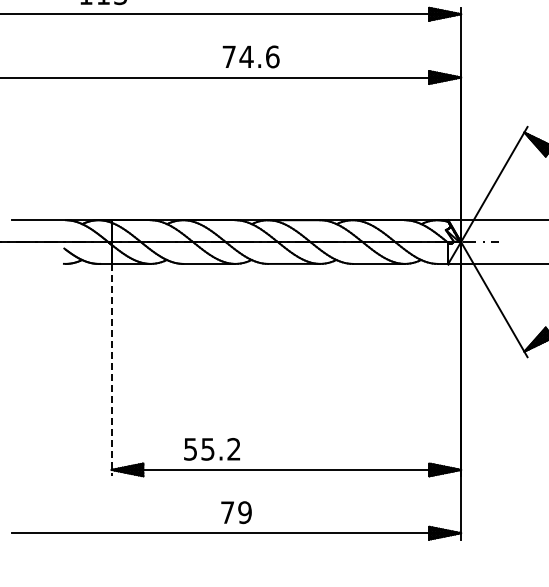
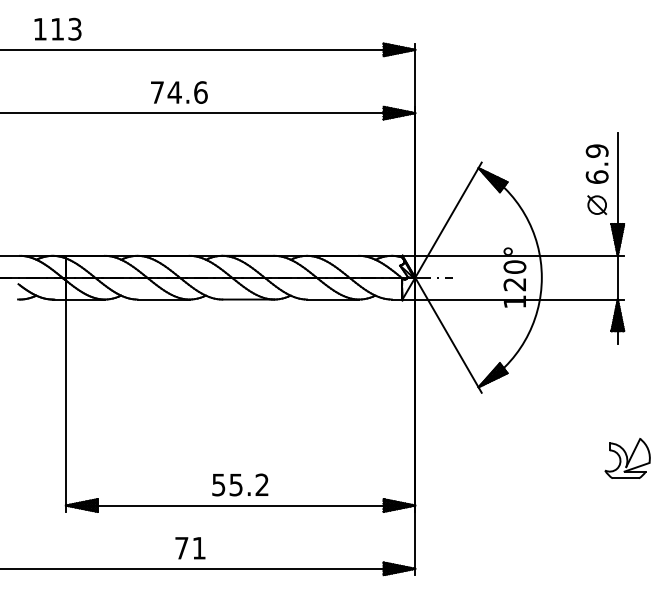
text: (251, 56) -> (179, 92), moved
line: (111, 370) -> (65, 406), dashed -> solid
text: (212, 448) -> (240, 484), moved
text: (244, 511) -> (198, 547), 79 -> 71

